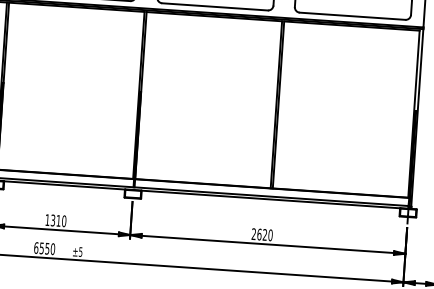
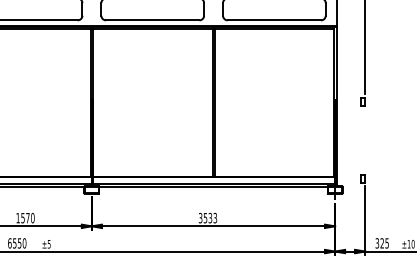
text: (55, 219) -> (25, 217), 1310 -> 1570
text: (261, 235) -> (207, 218), 2620 -> 3533

